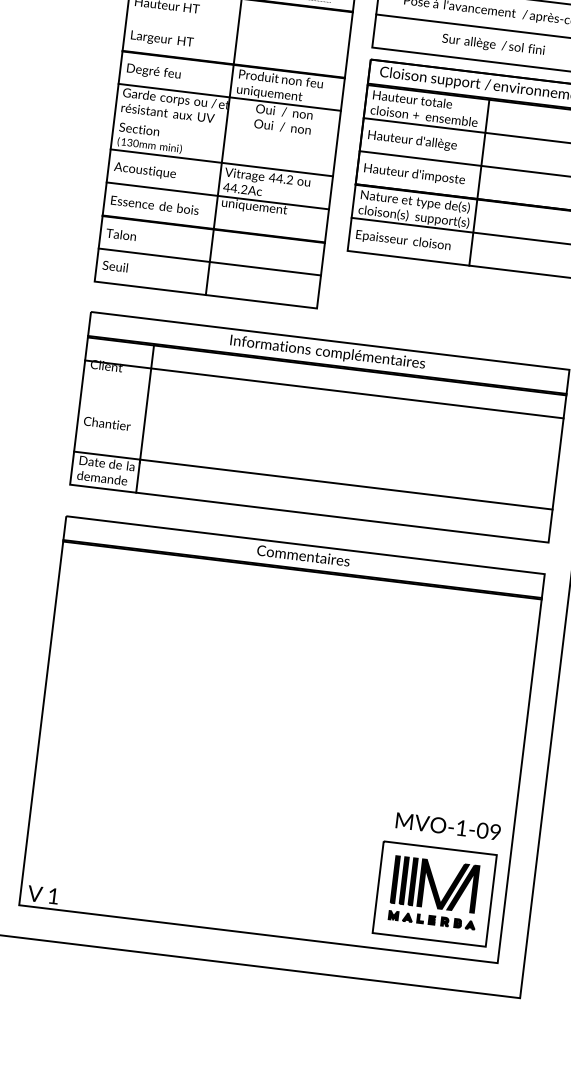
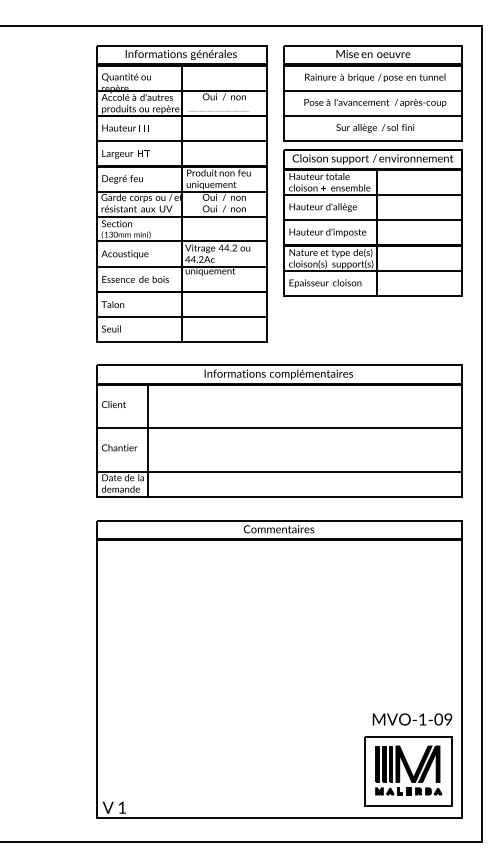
line: (237, 31) -> (181, 141), added
line: (225, 130) -> (181, 216), added
line: (324, 389) -> (279, 428), moved

